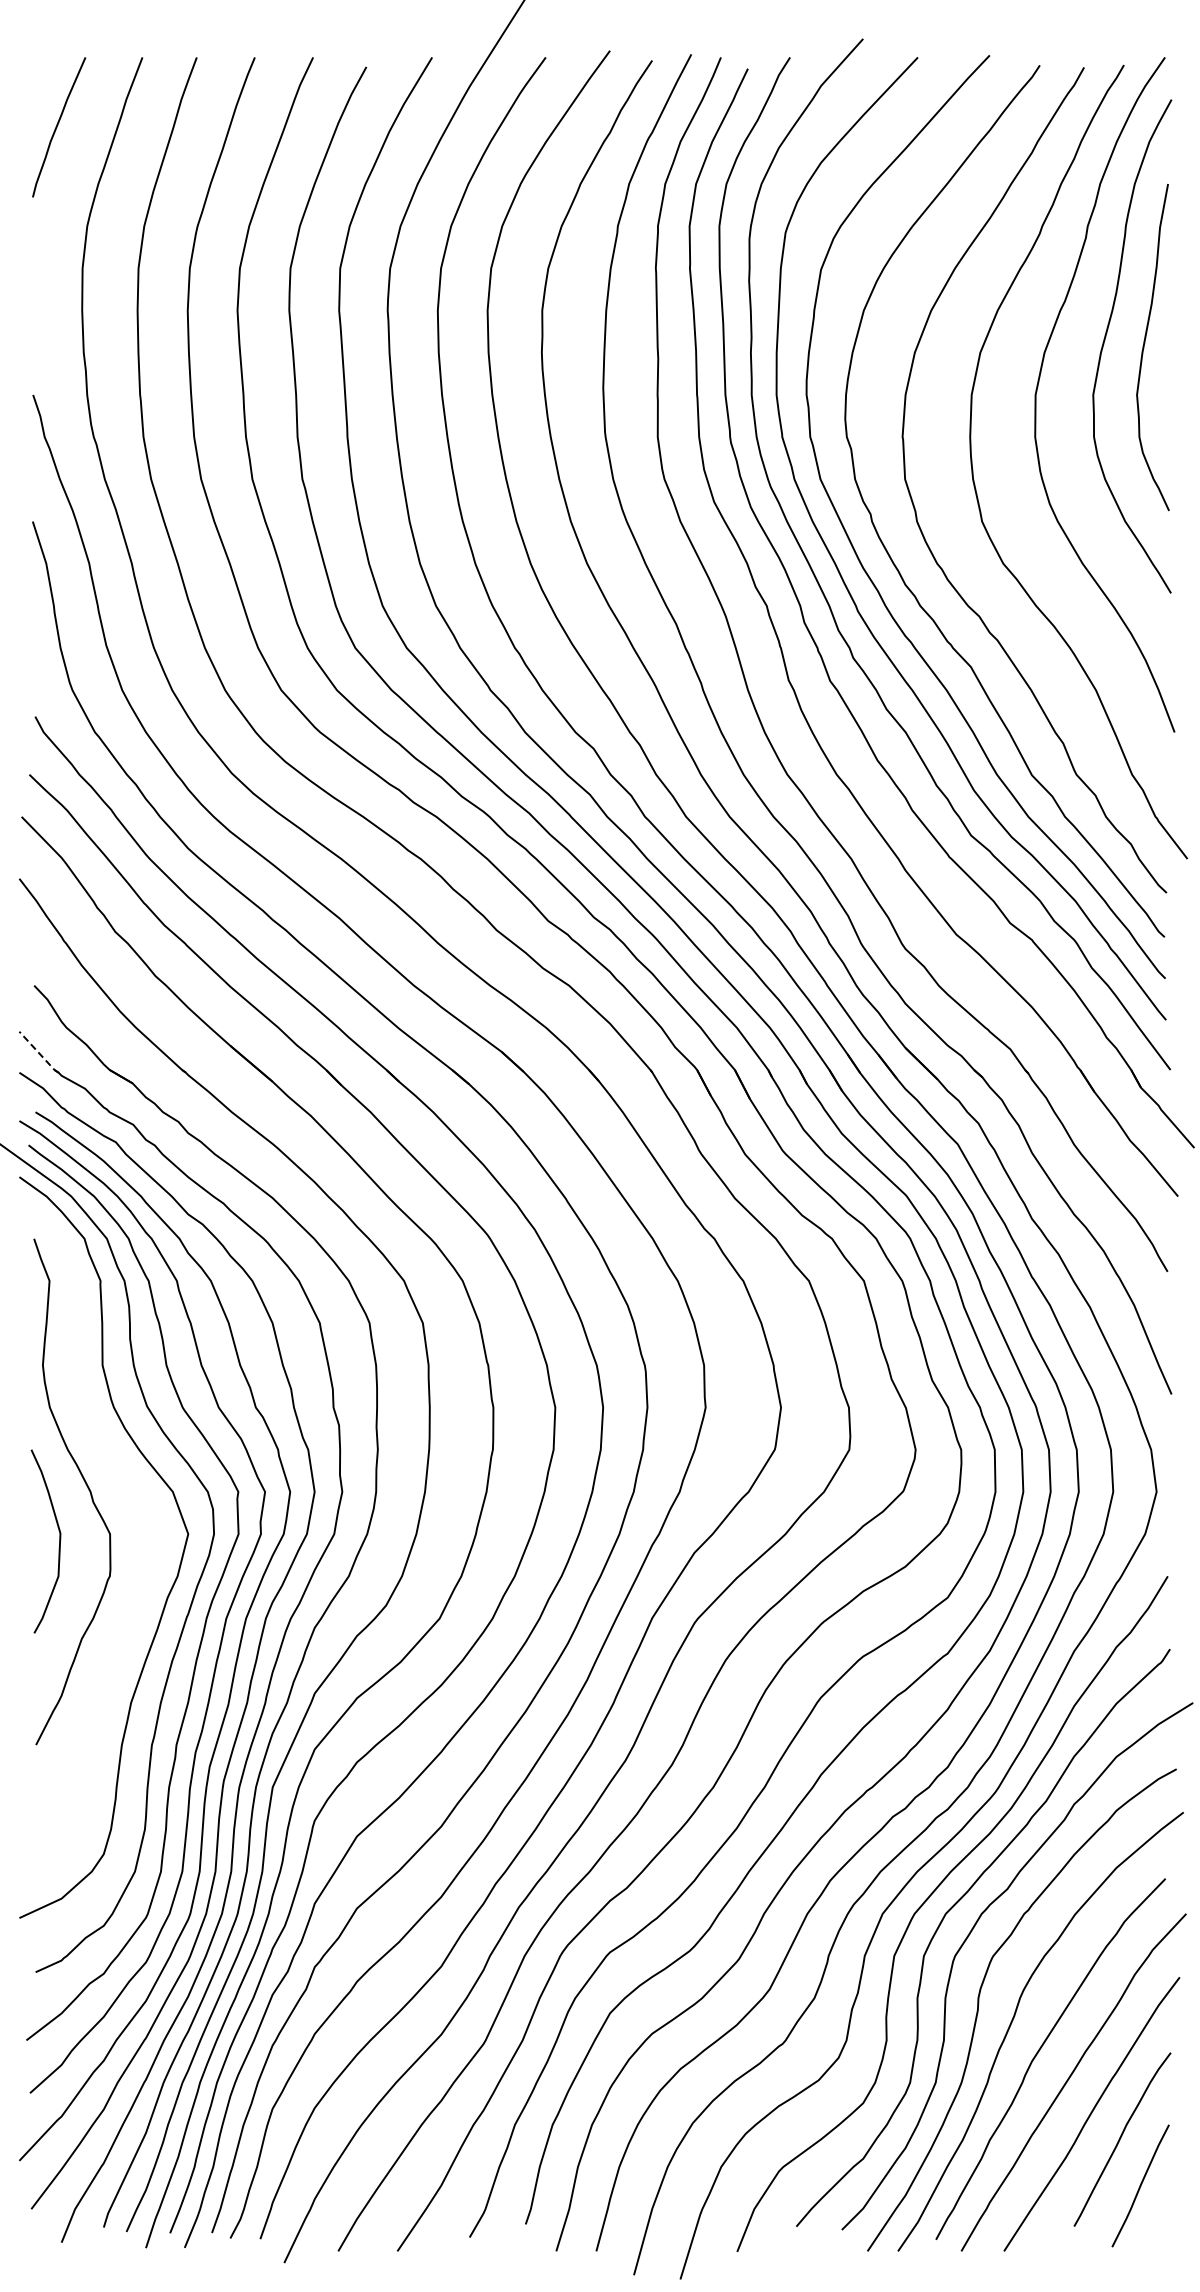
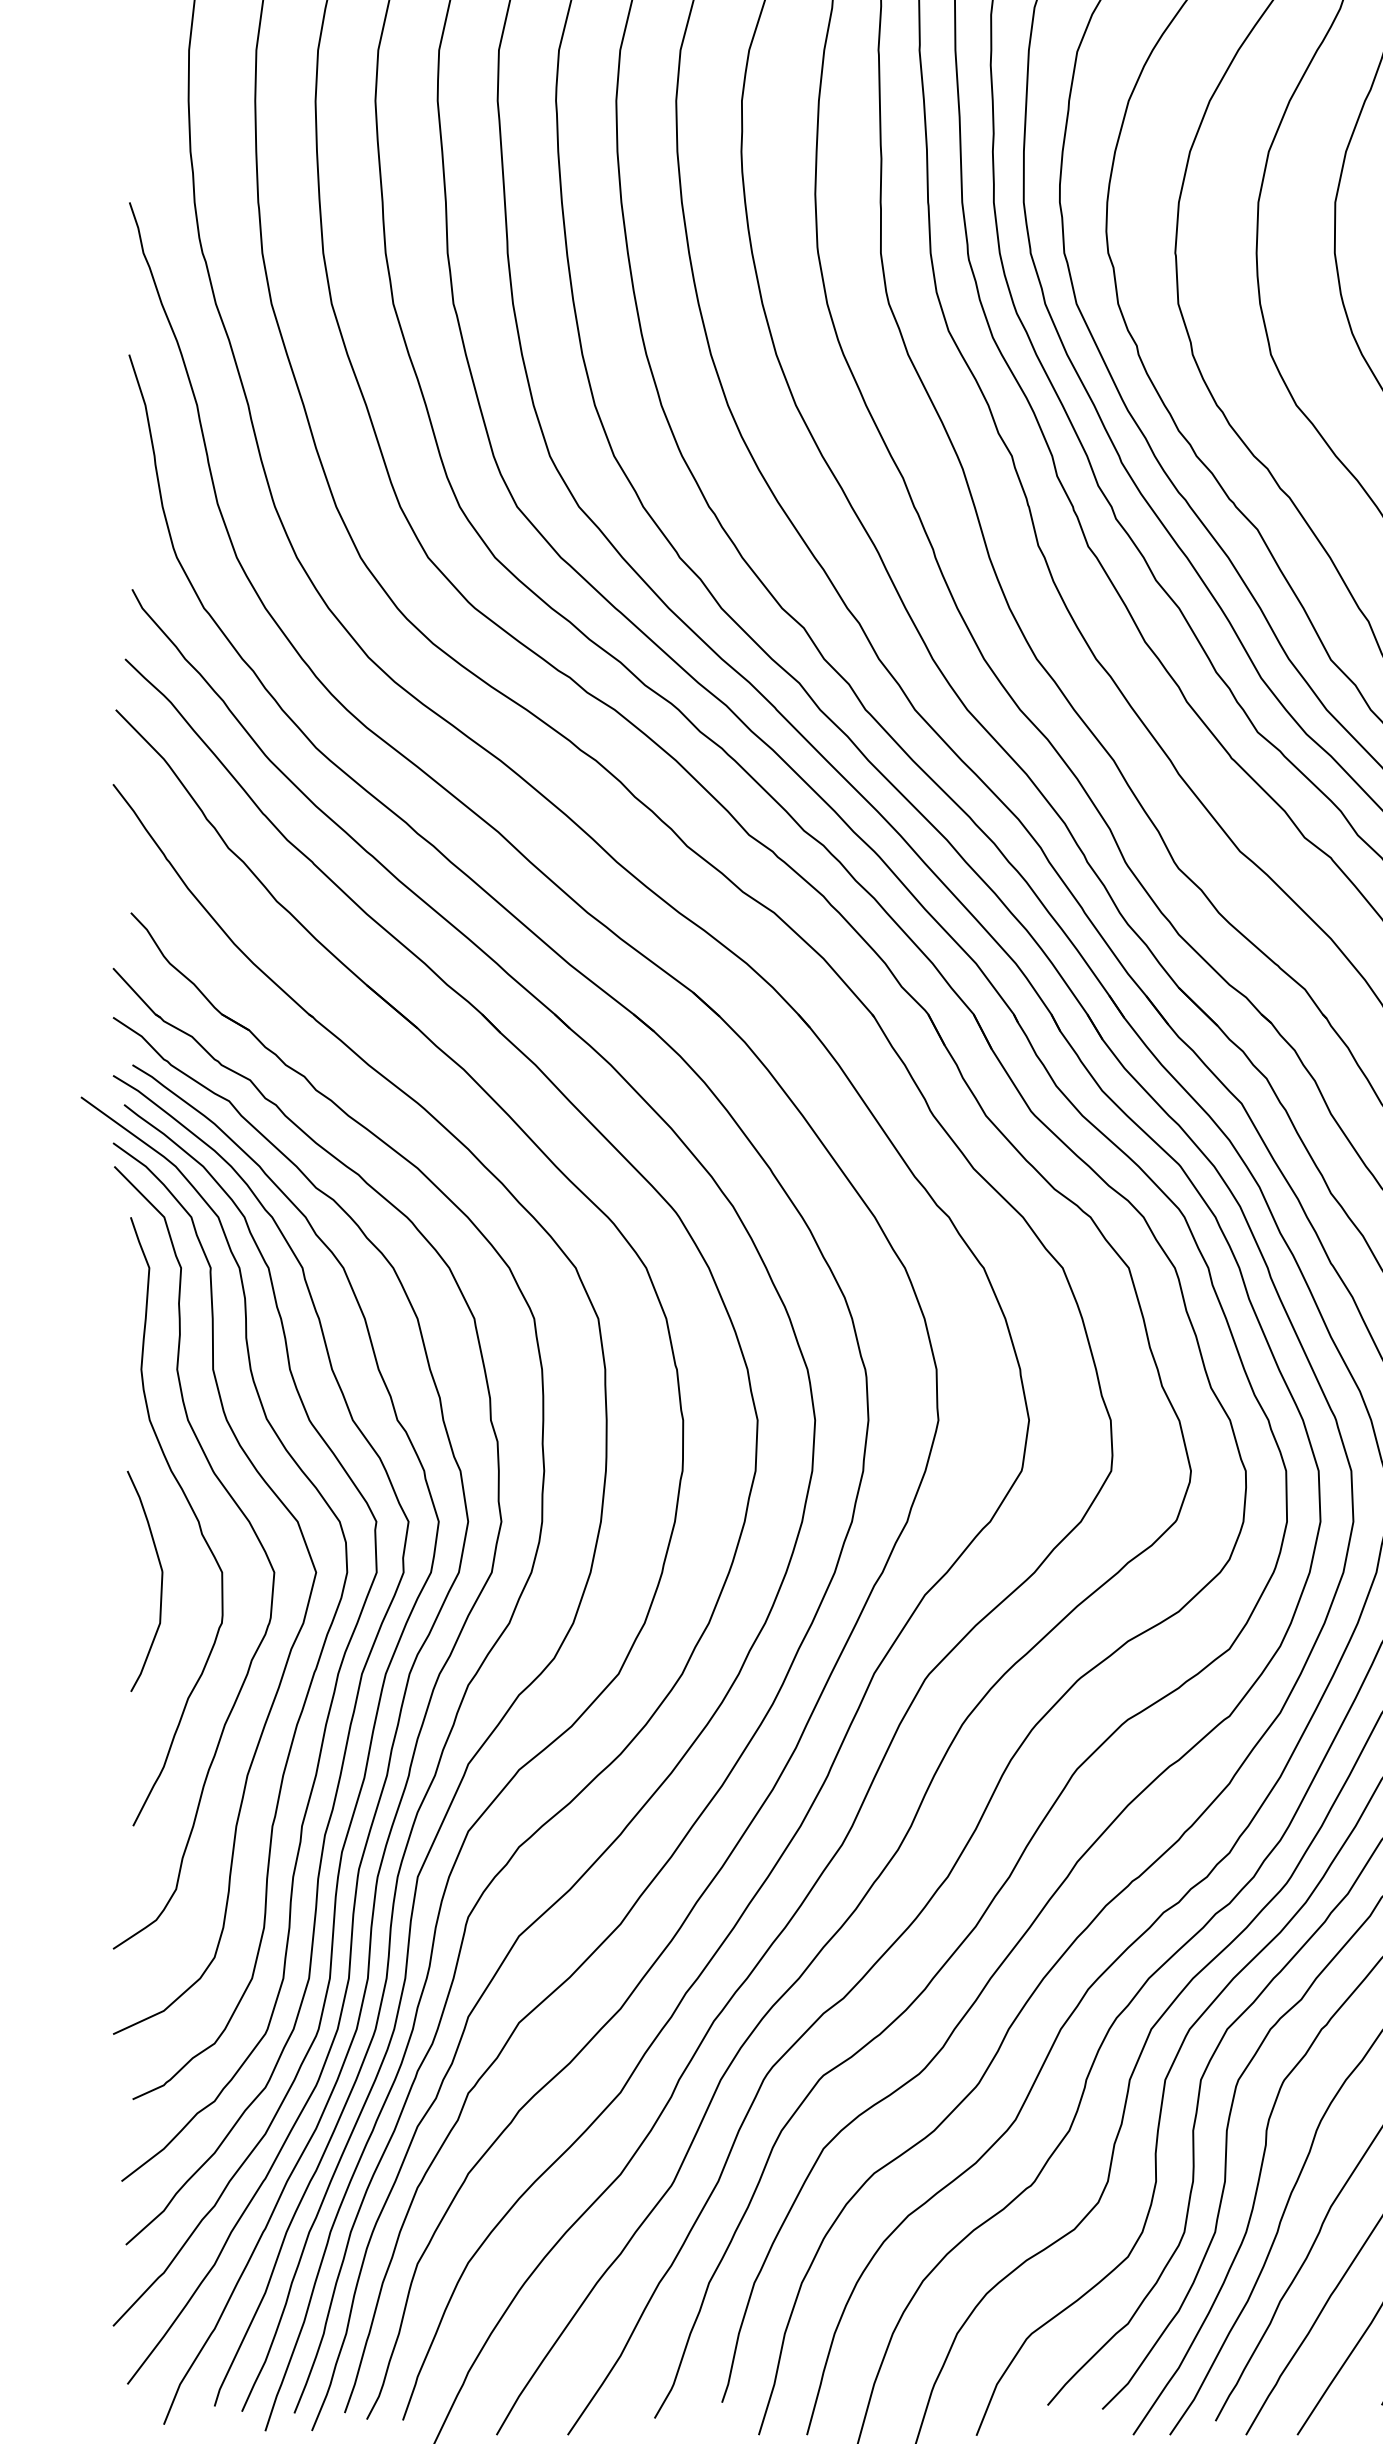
line: (39, 1053) -> (137, 994), dashed -> solid
curve: (132, 1494) -> (249, 1524), added

